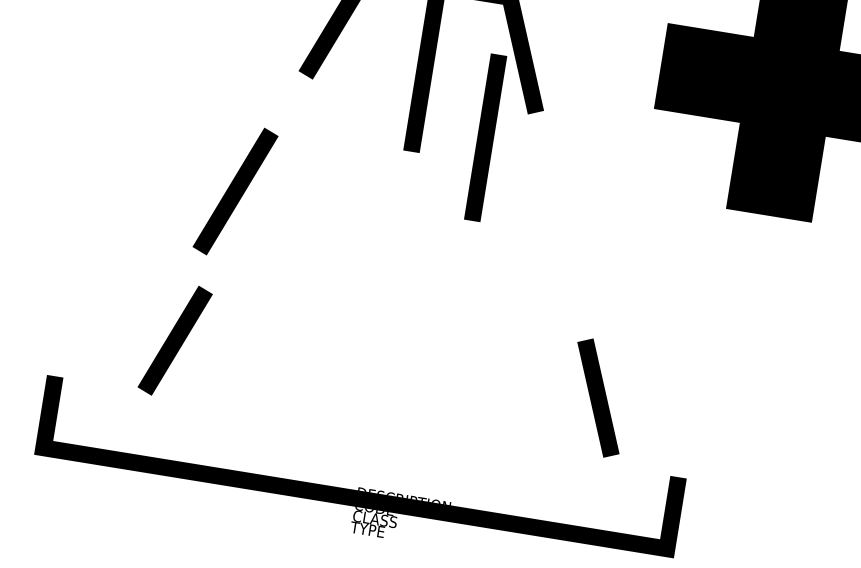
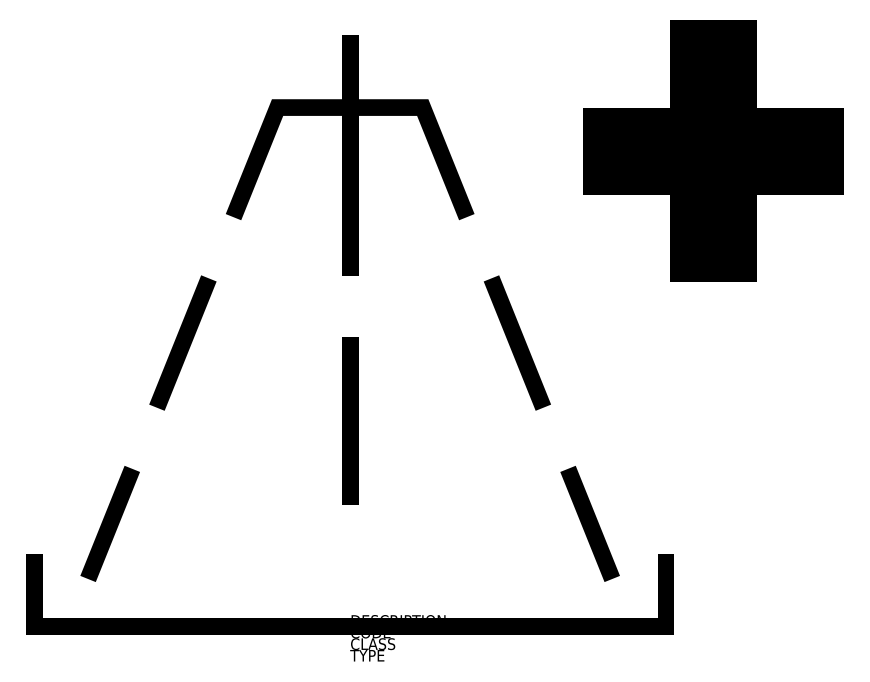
line: (486, 137) -> (350, 420), moved
line: (564, 244) -> (516, 342), added
line: (174, 340) -> (109, 523), moved
line: (597, 397) -> (589, 523), moved

